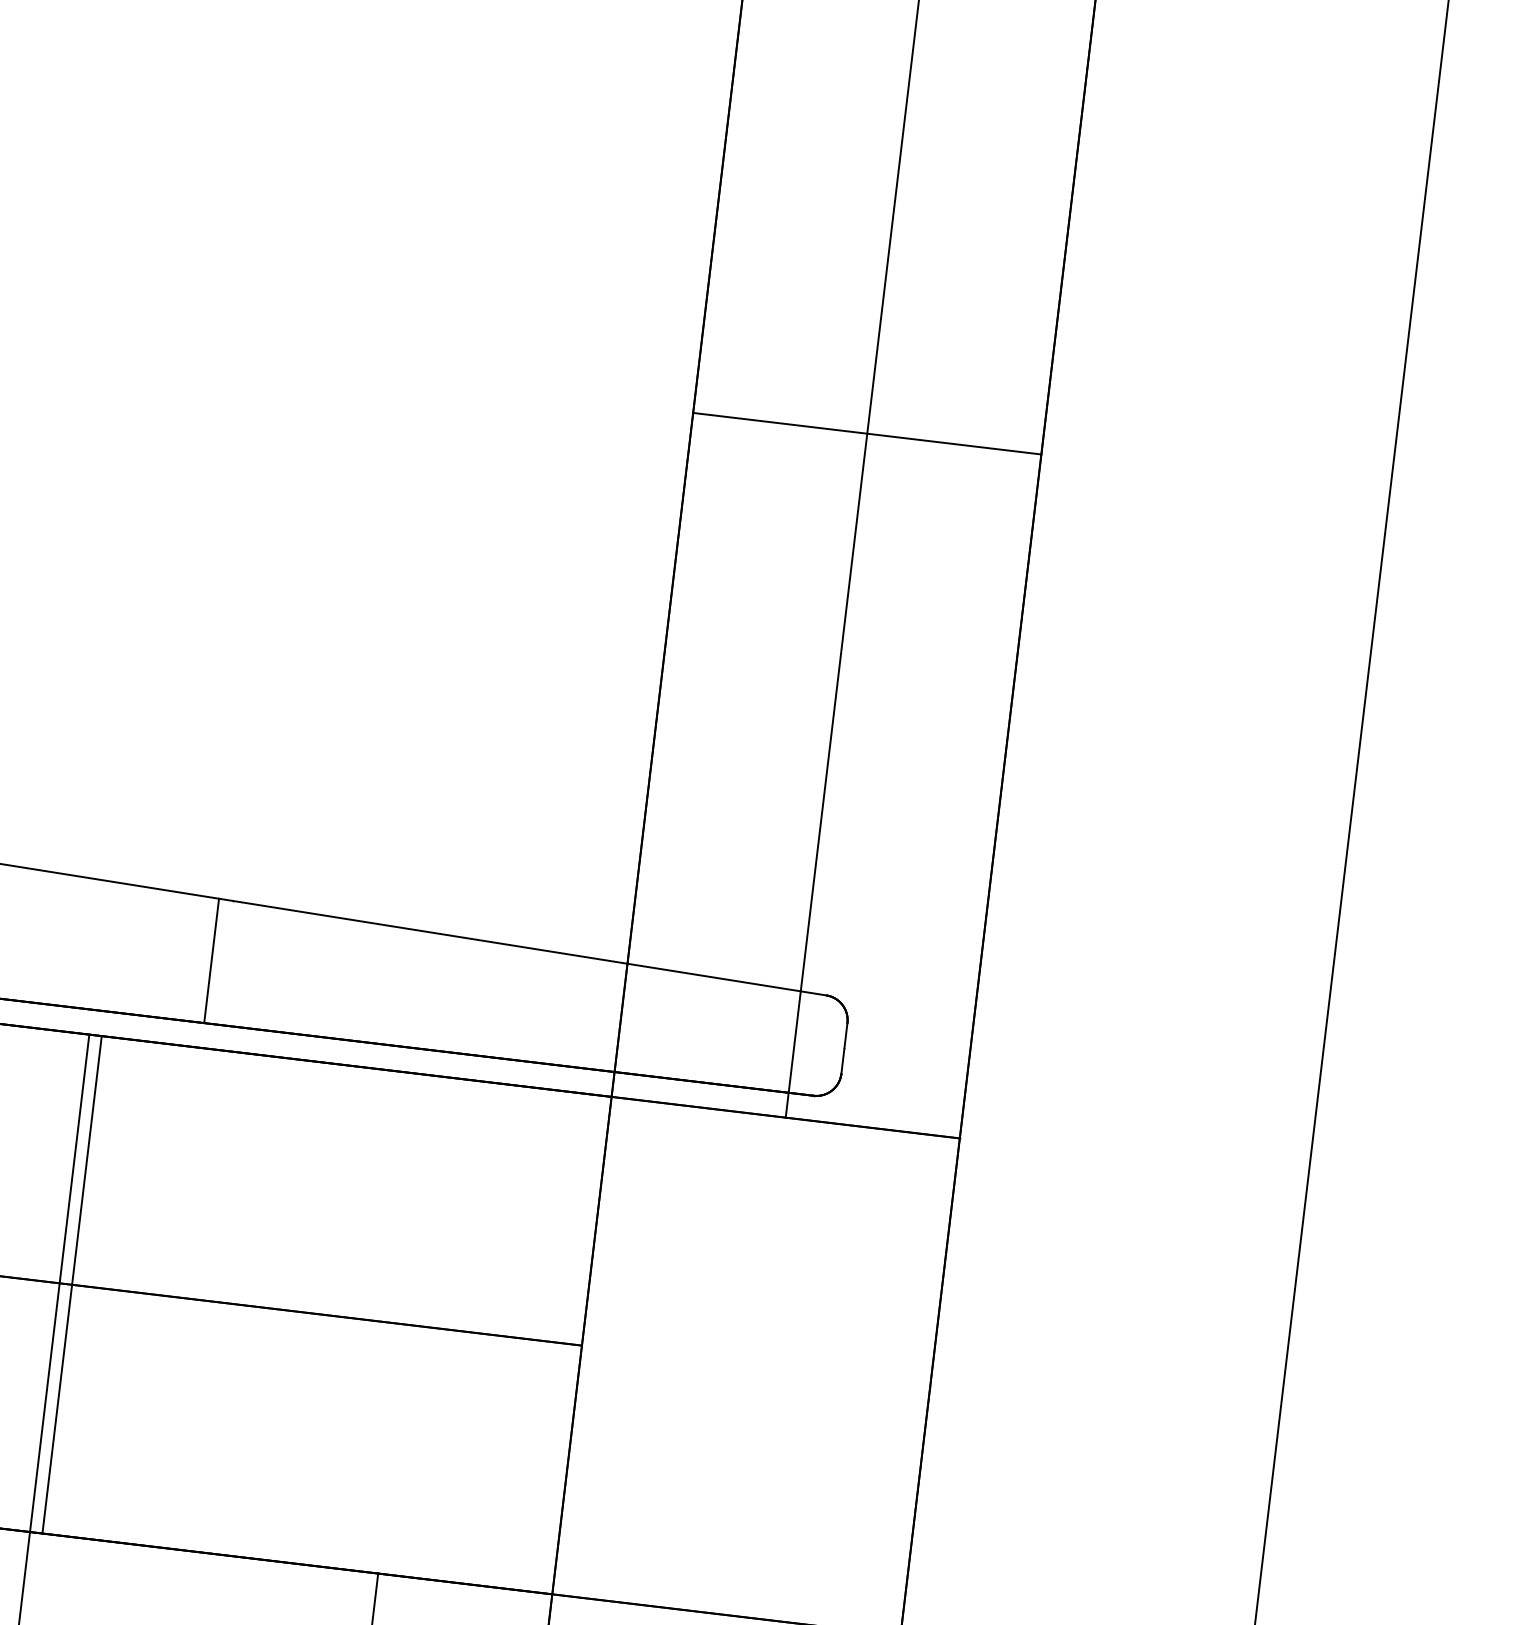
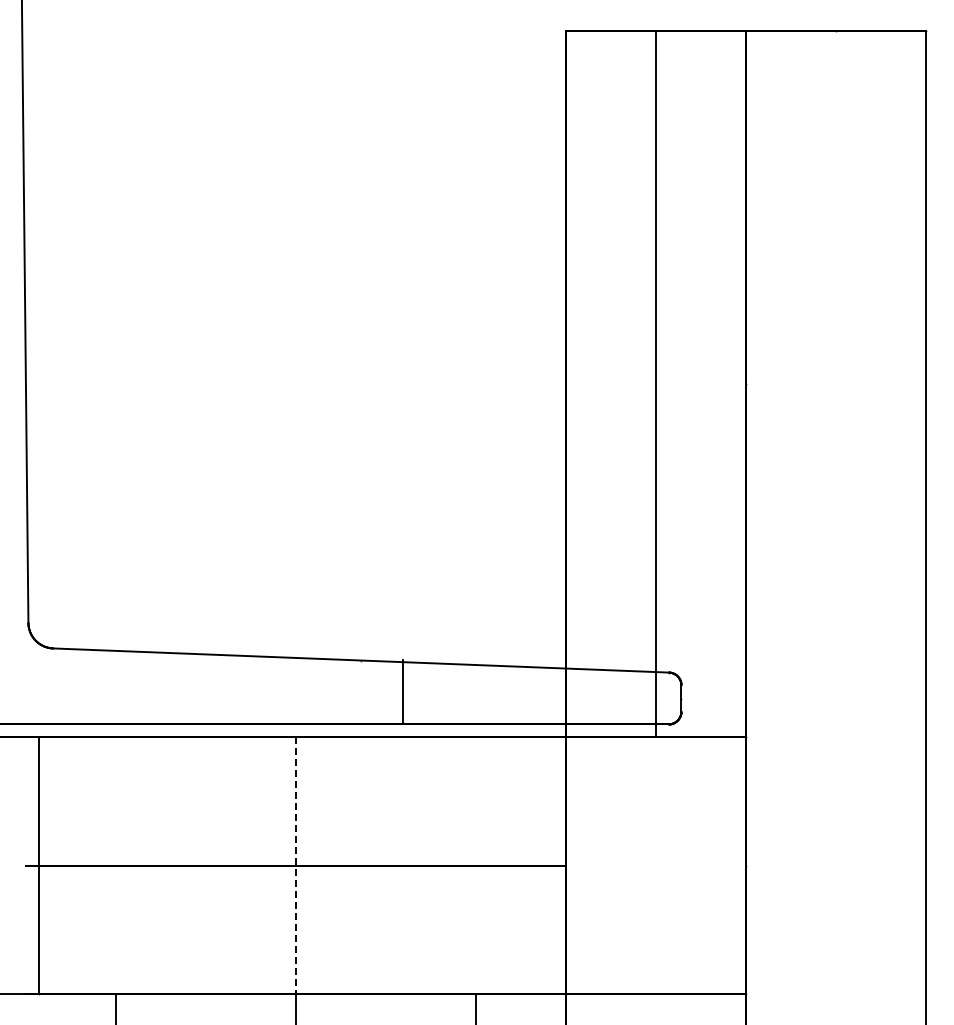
line: (866, 434) -> (655, 384), removed
line: (210, 961) -> (402, 692), moved
line: (60, 1284) -> (296, 866), solid -> dashed
line: (72, 1284) -> (302, 865), removed

